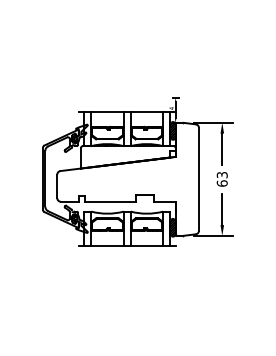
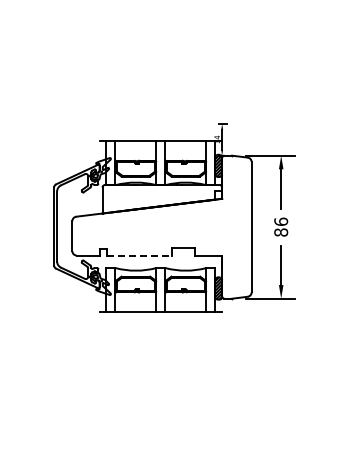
text: (222, 178) -> (281, 226), 63 -> 86
line: (110, 201) -> (139, 255), solid -> dashed

